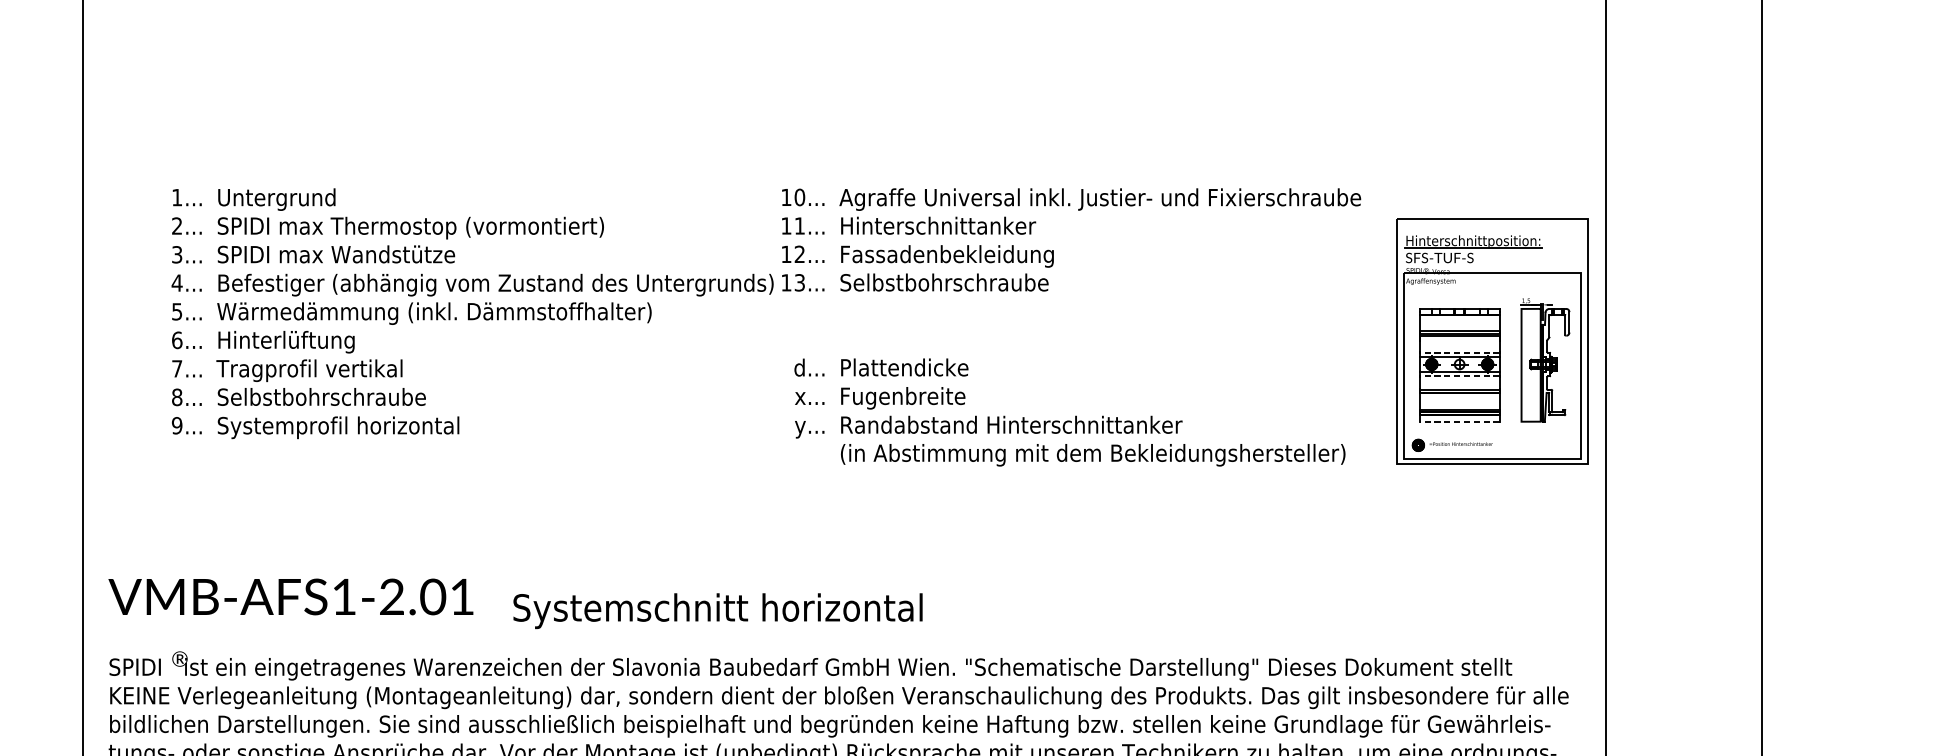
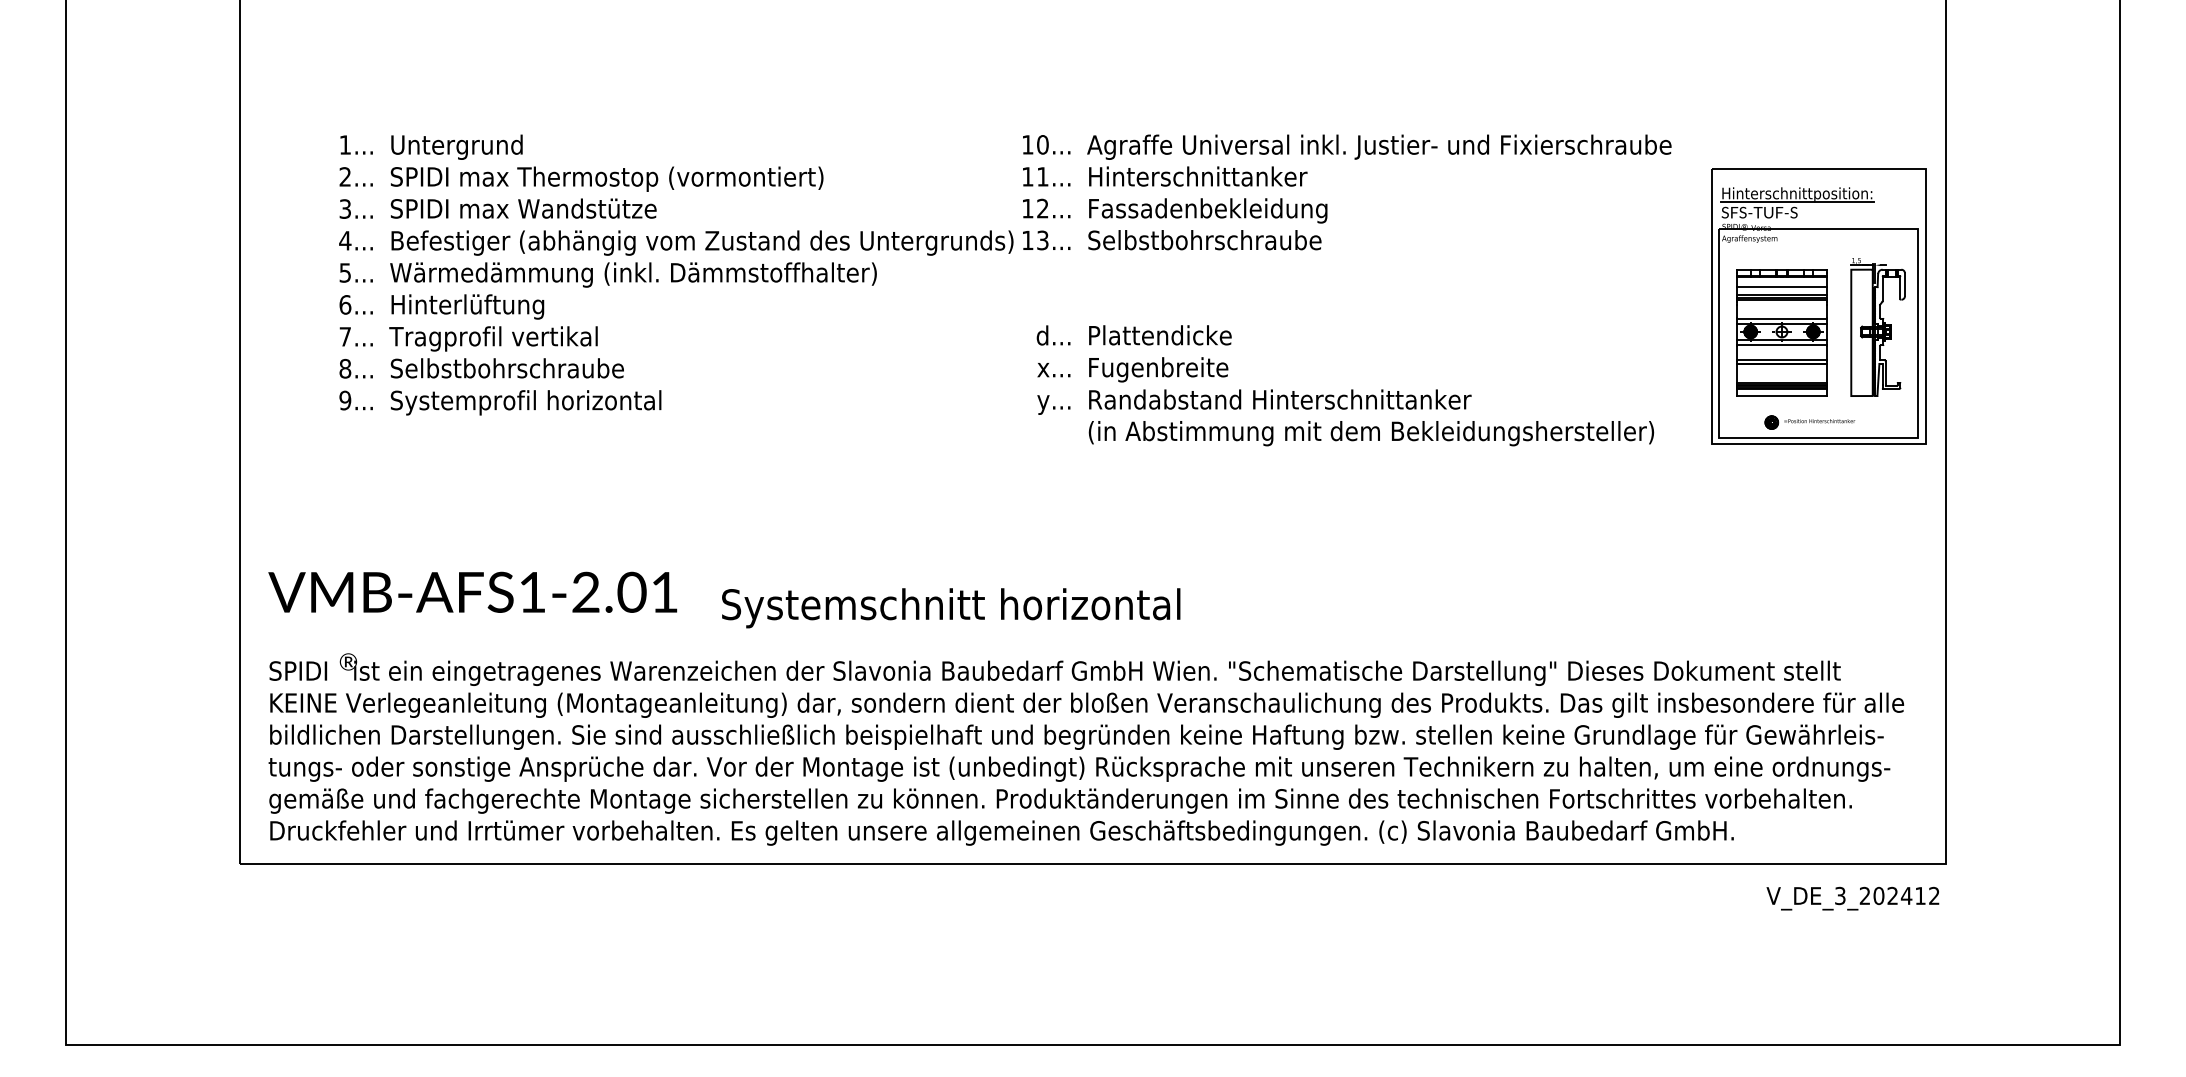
line: (1459, 324) -> (1781, 287), added
line: (1459, 352) -> (1781, 318), dashed -> solid
line: (1459, 376) -> (1781, 345), dashed -> solid
line: (1459, 422) -> (1781, 396), dashed -> solid
part: (1452, 445) -> (1809, 422), moved

